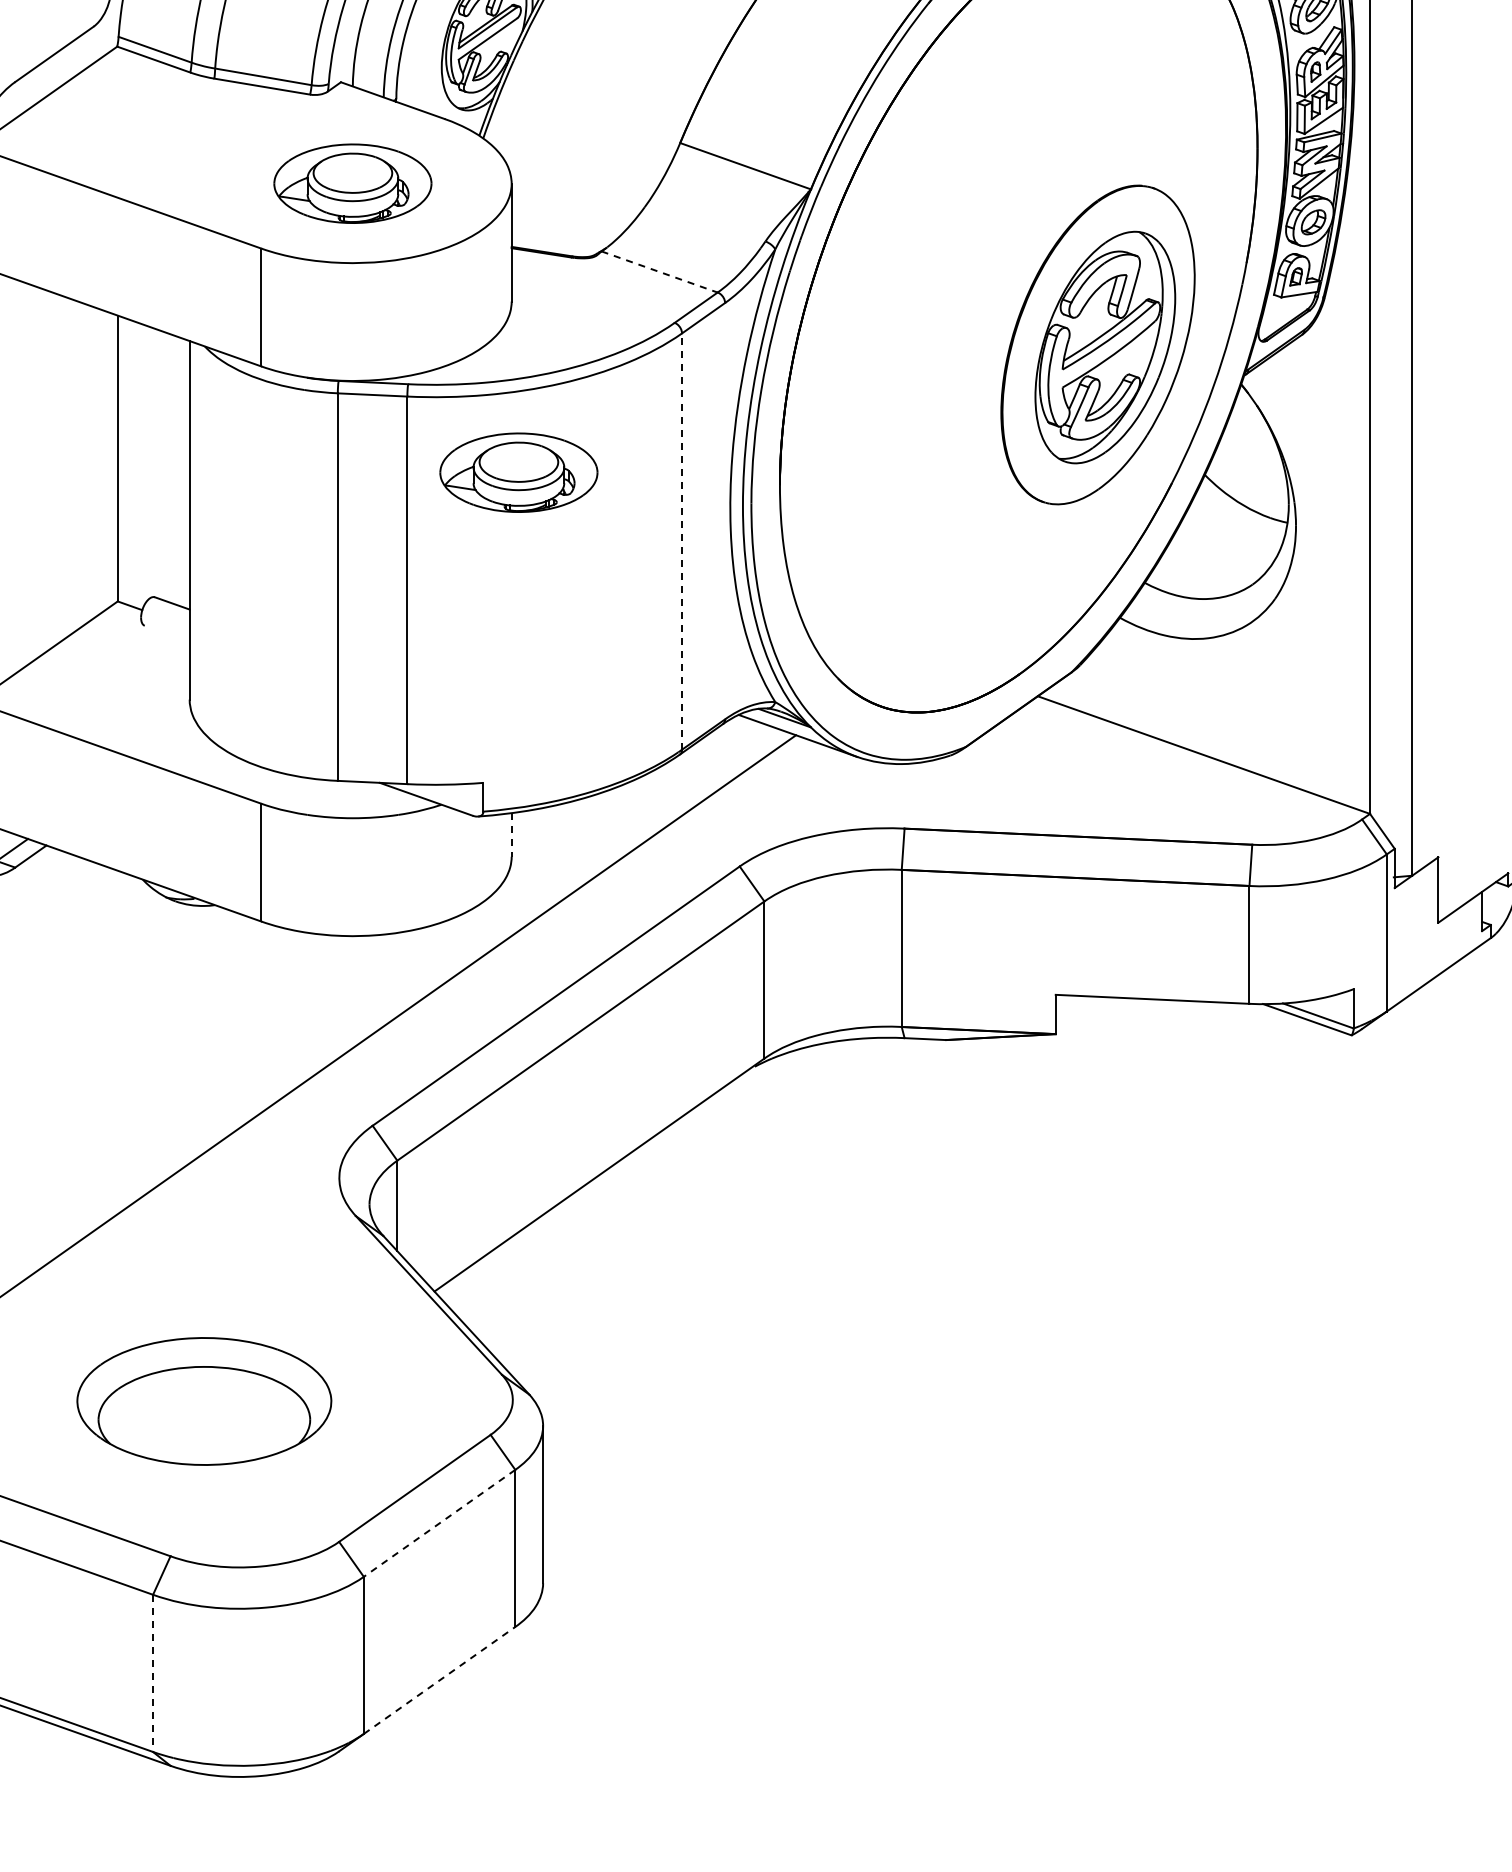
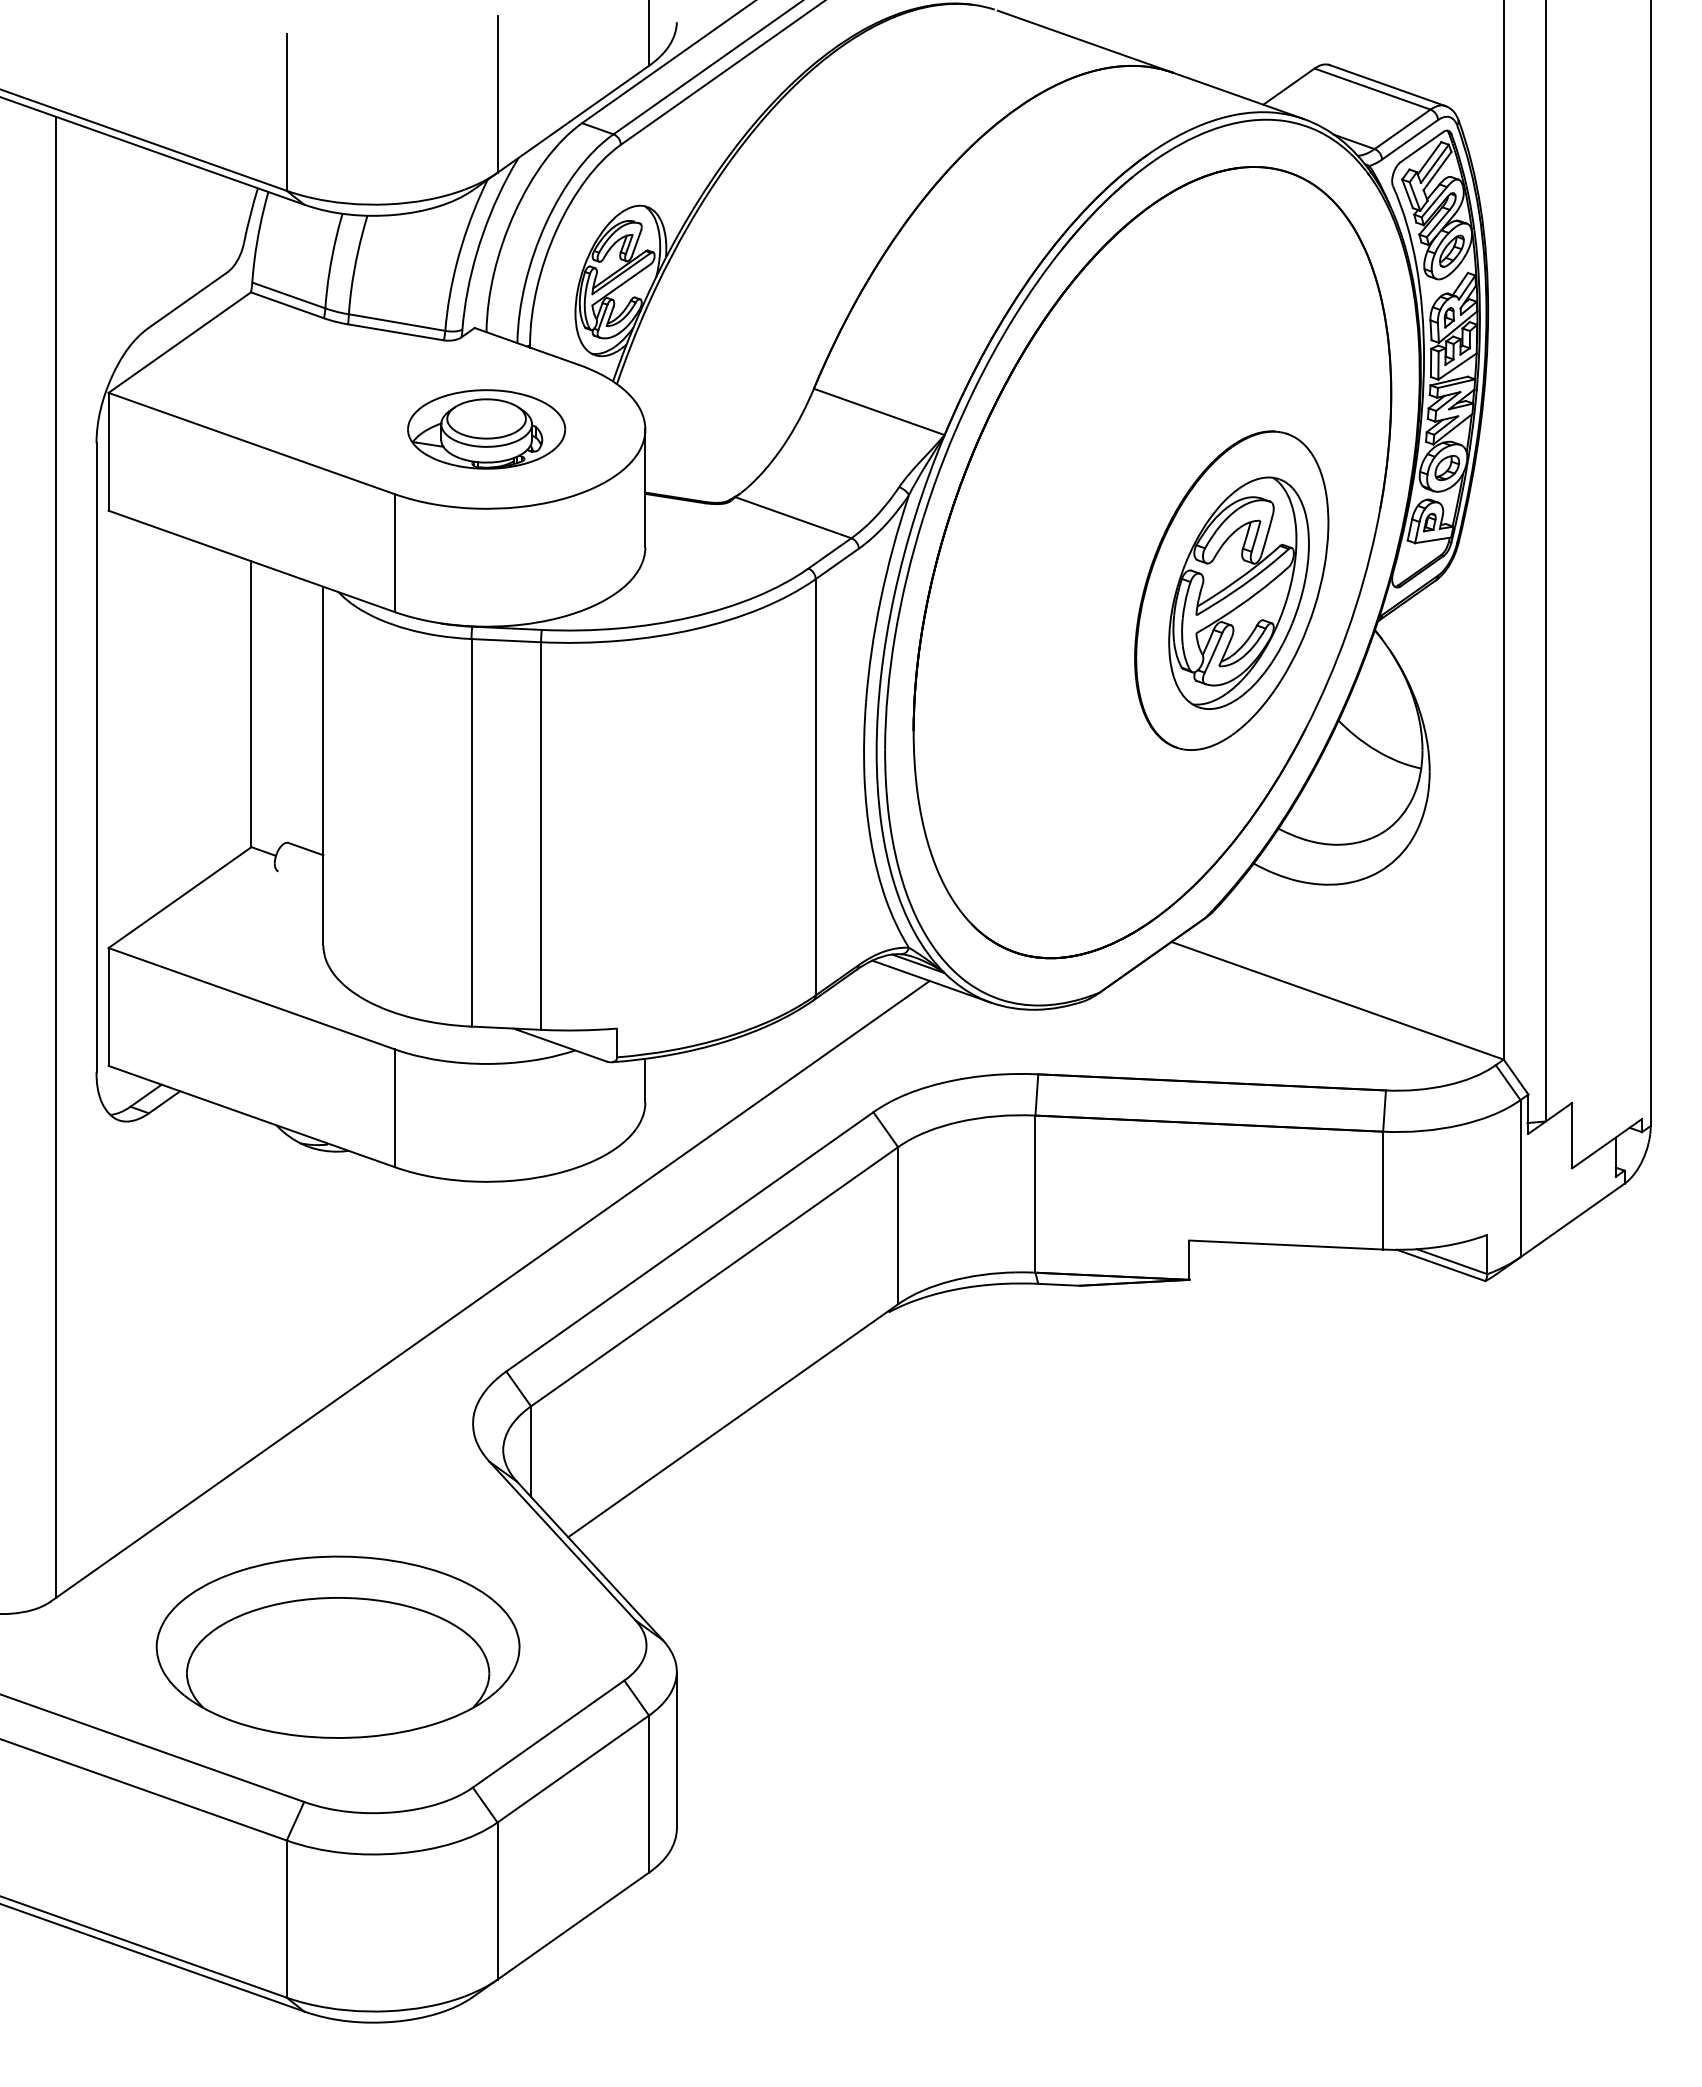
line: (659, 271) -> (793, 517), dashed -> solid
part: (518, 472) -> (652, 718), removed
line: (681, 540) -> (815, 786), dashed -> solid
line: (511, 834) -> (645, 1080), dashed -> solid
part: (203, 1400) -> (337, 1646), size x1.43
line: (439, 1523) -> (573, 1769), dashed -> solid
line: (152, 1673) -> (286, 1919), dashed -> solid
line: (439, 1680) -> (573, 1926), dashed -> solid

